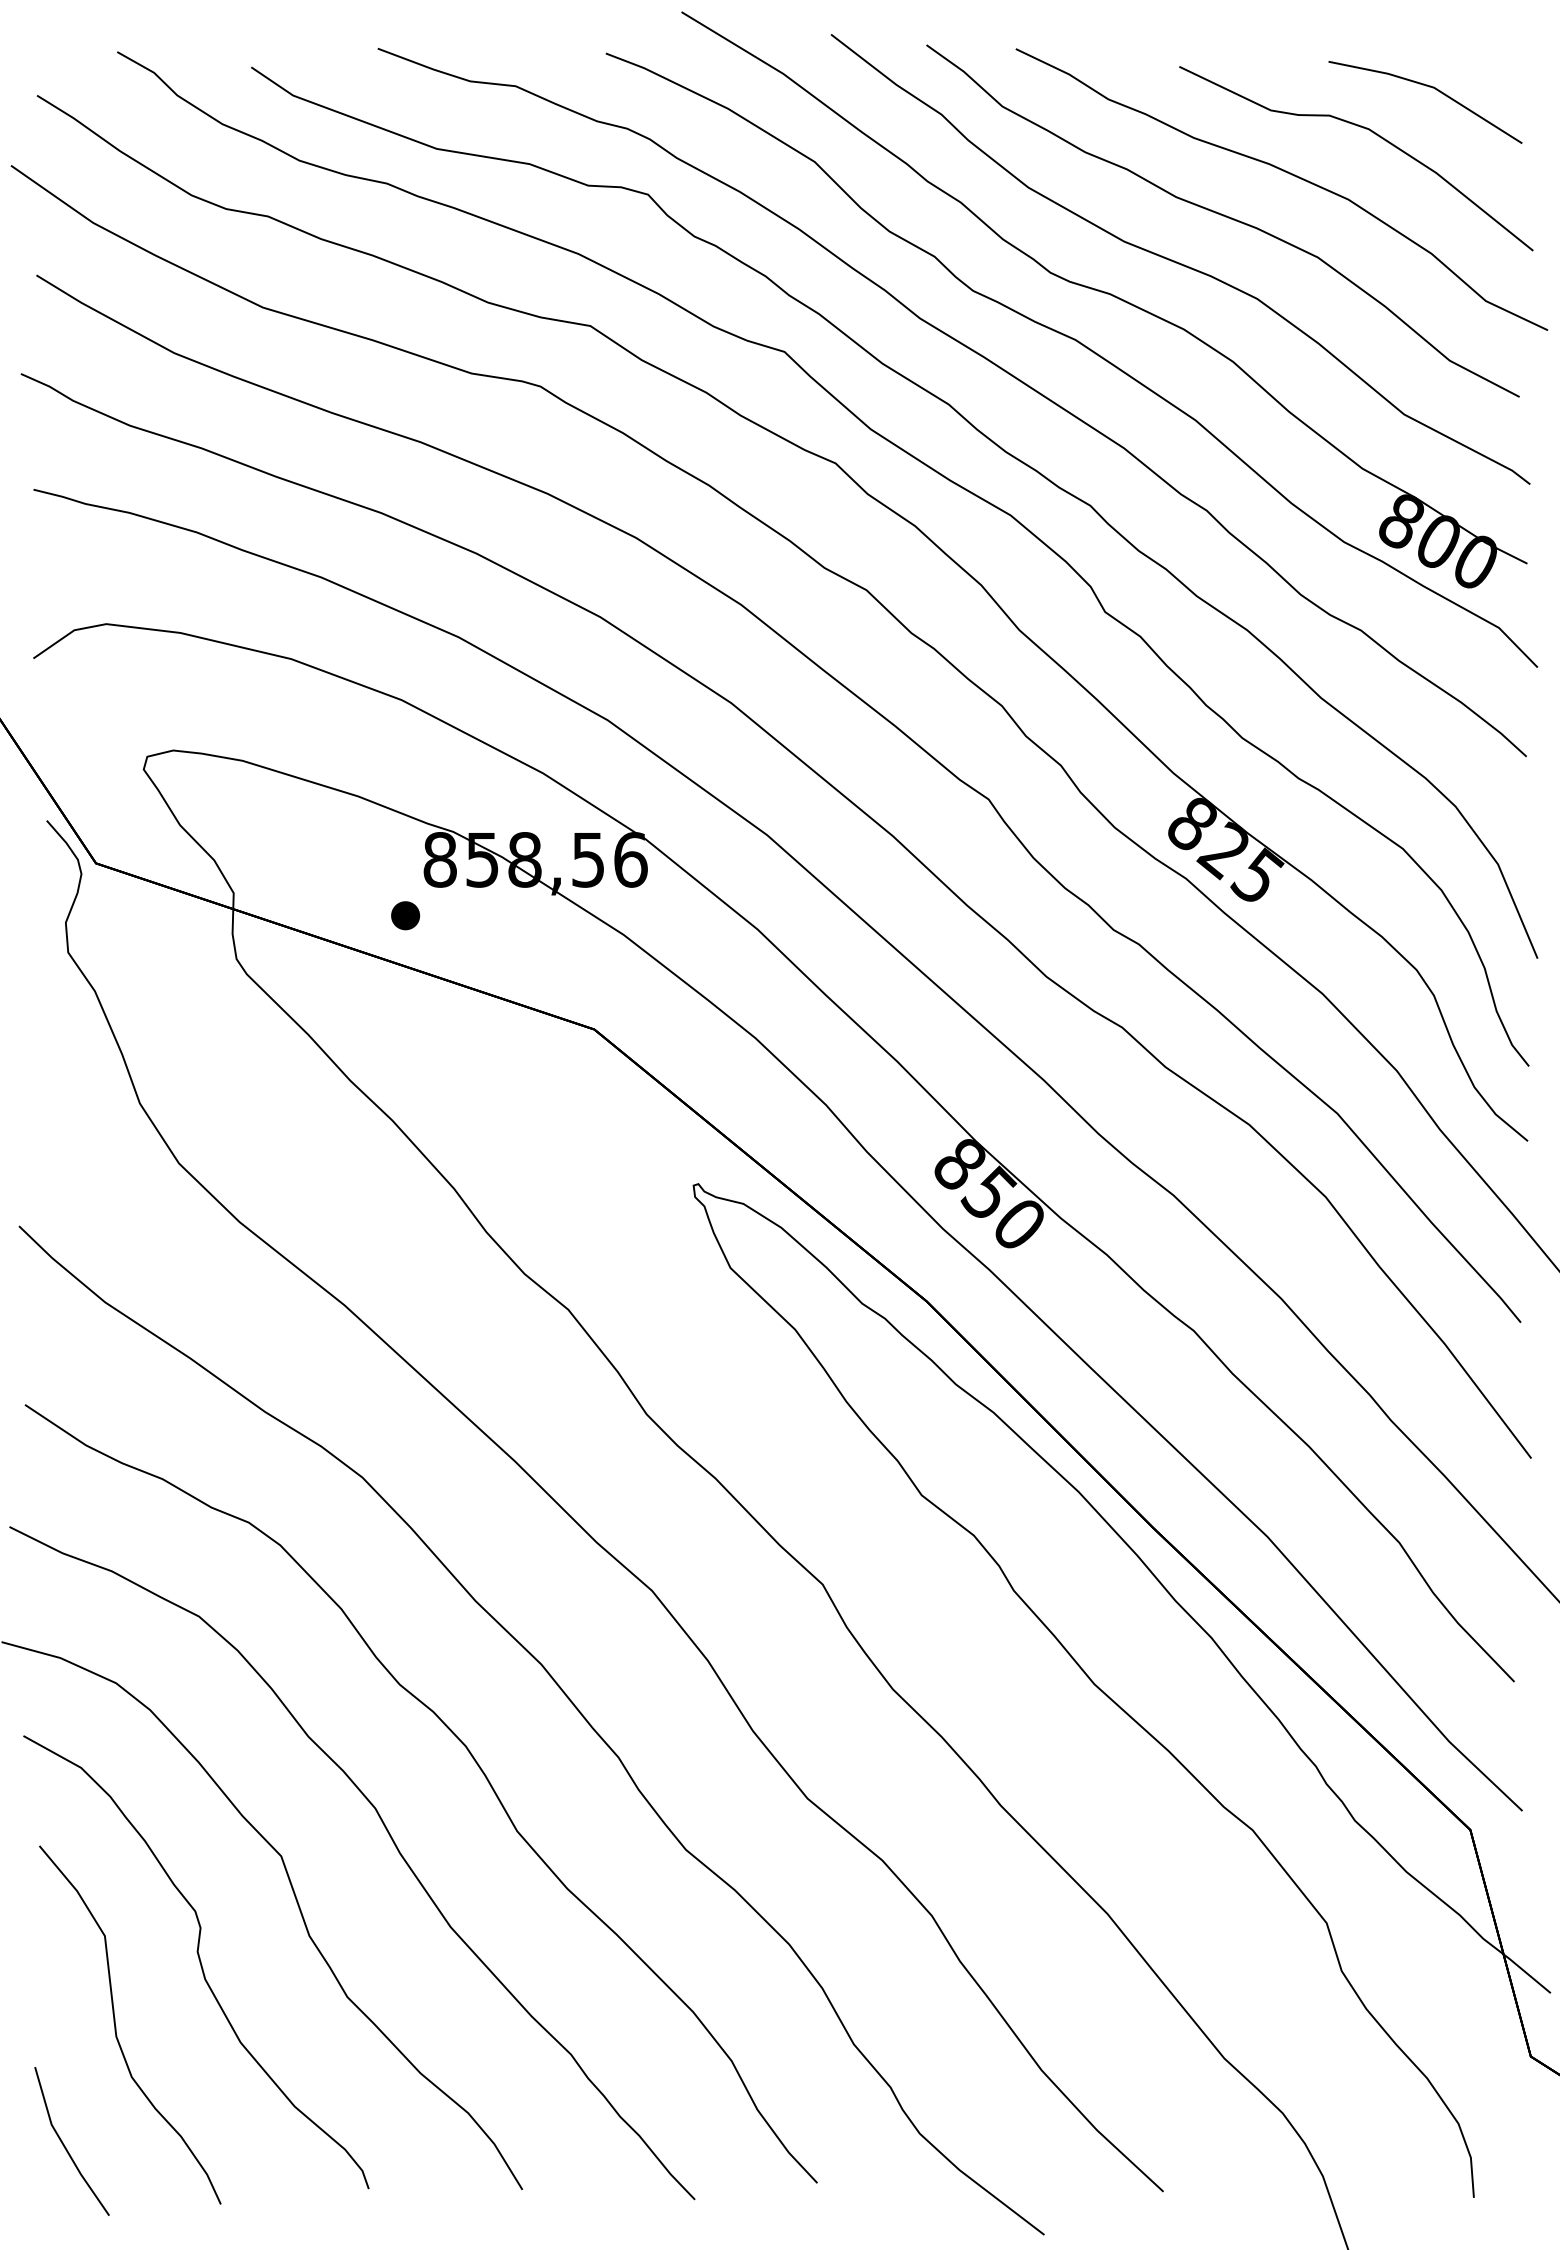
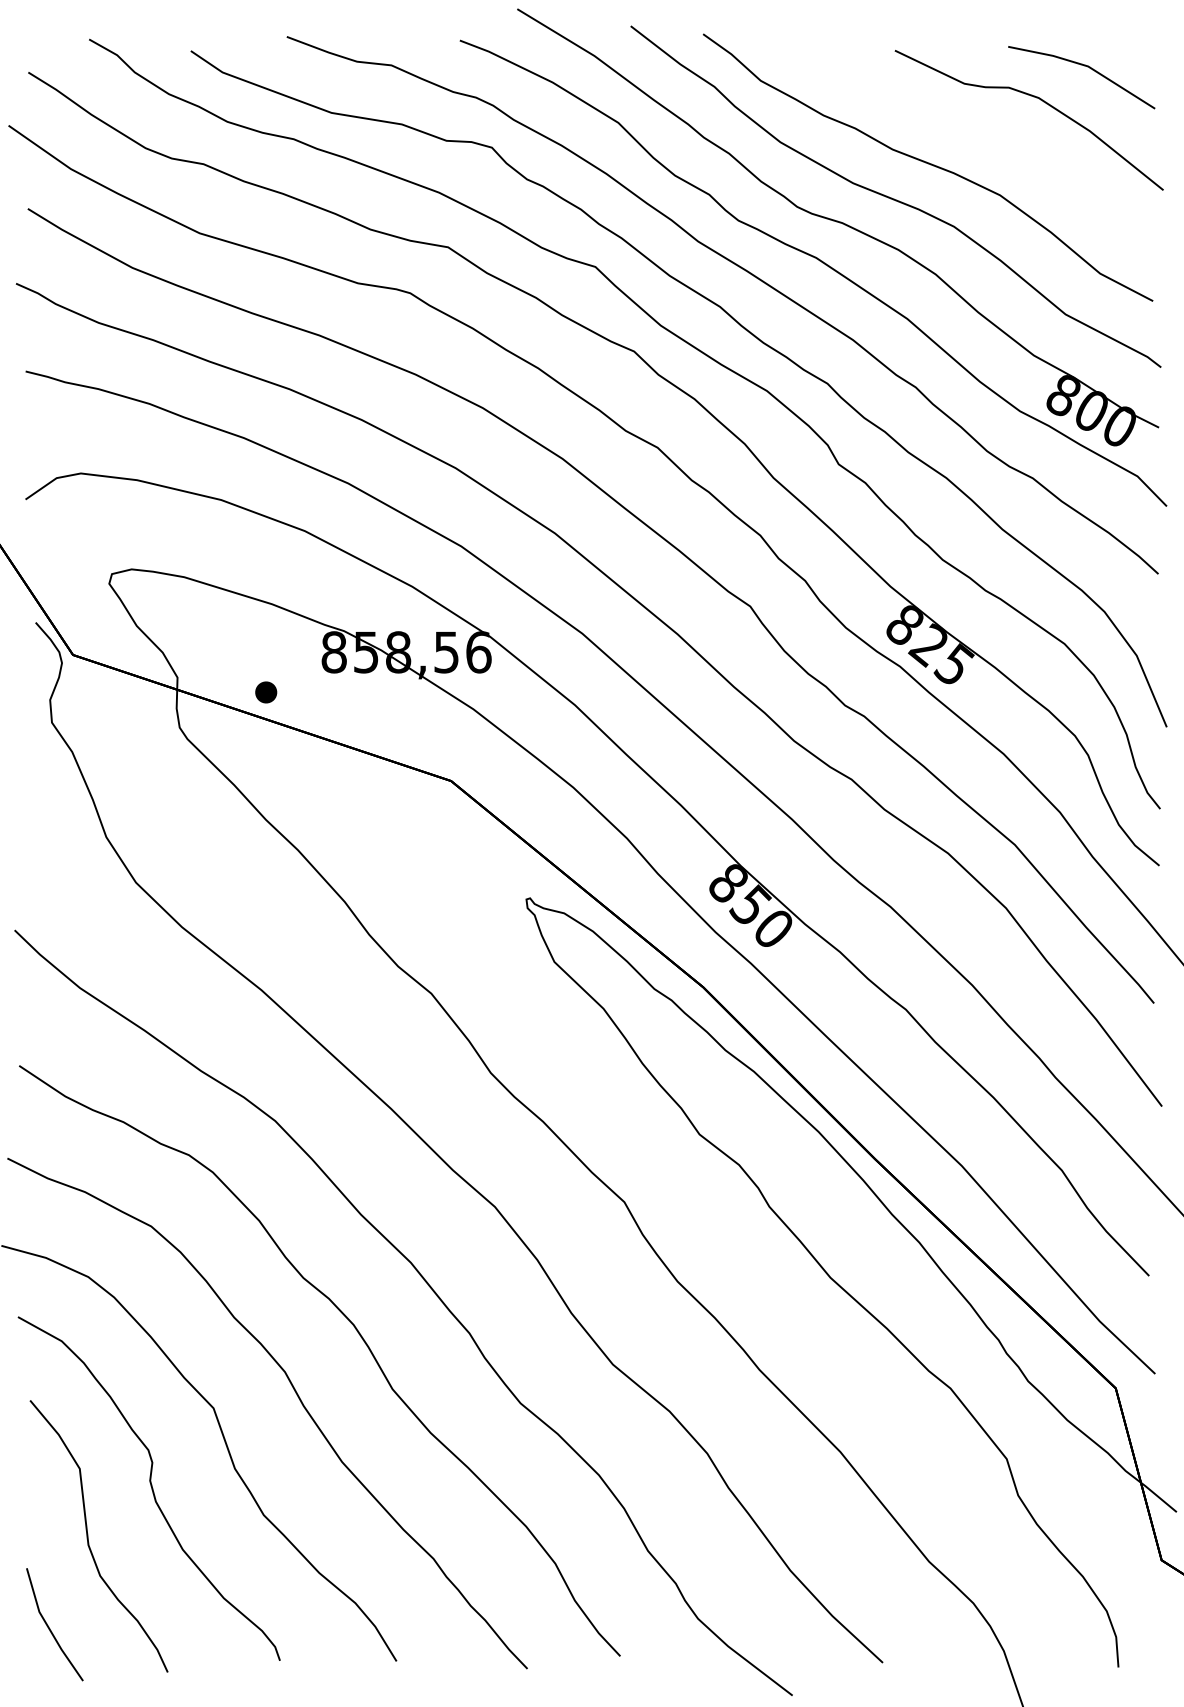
part: (1289, 174) -> (978, 132), removed
part: (405, 915) -> (266, 692), moved

